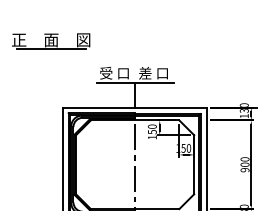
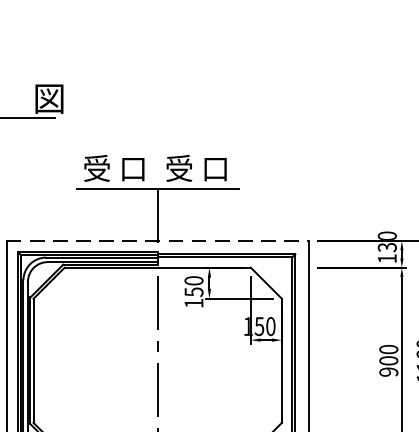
text: (145, 72) -> (179, 166), 差 口 -> 受 口
line: (135, 107) -> (158, 240), solid -> dashed

